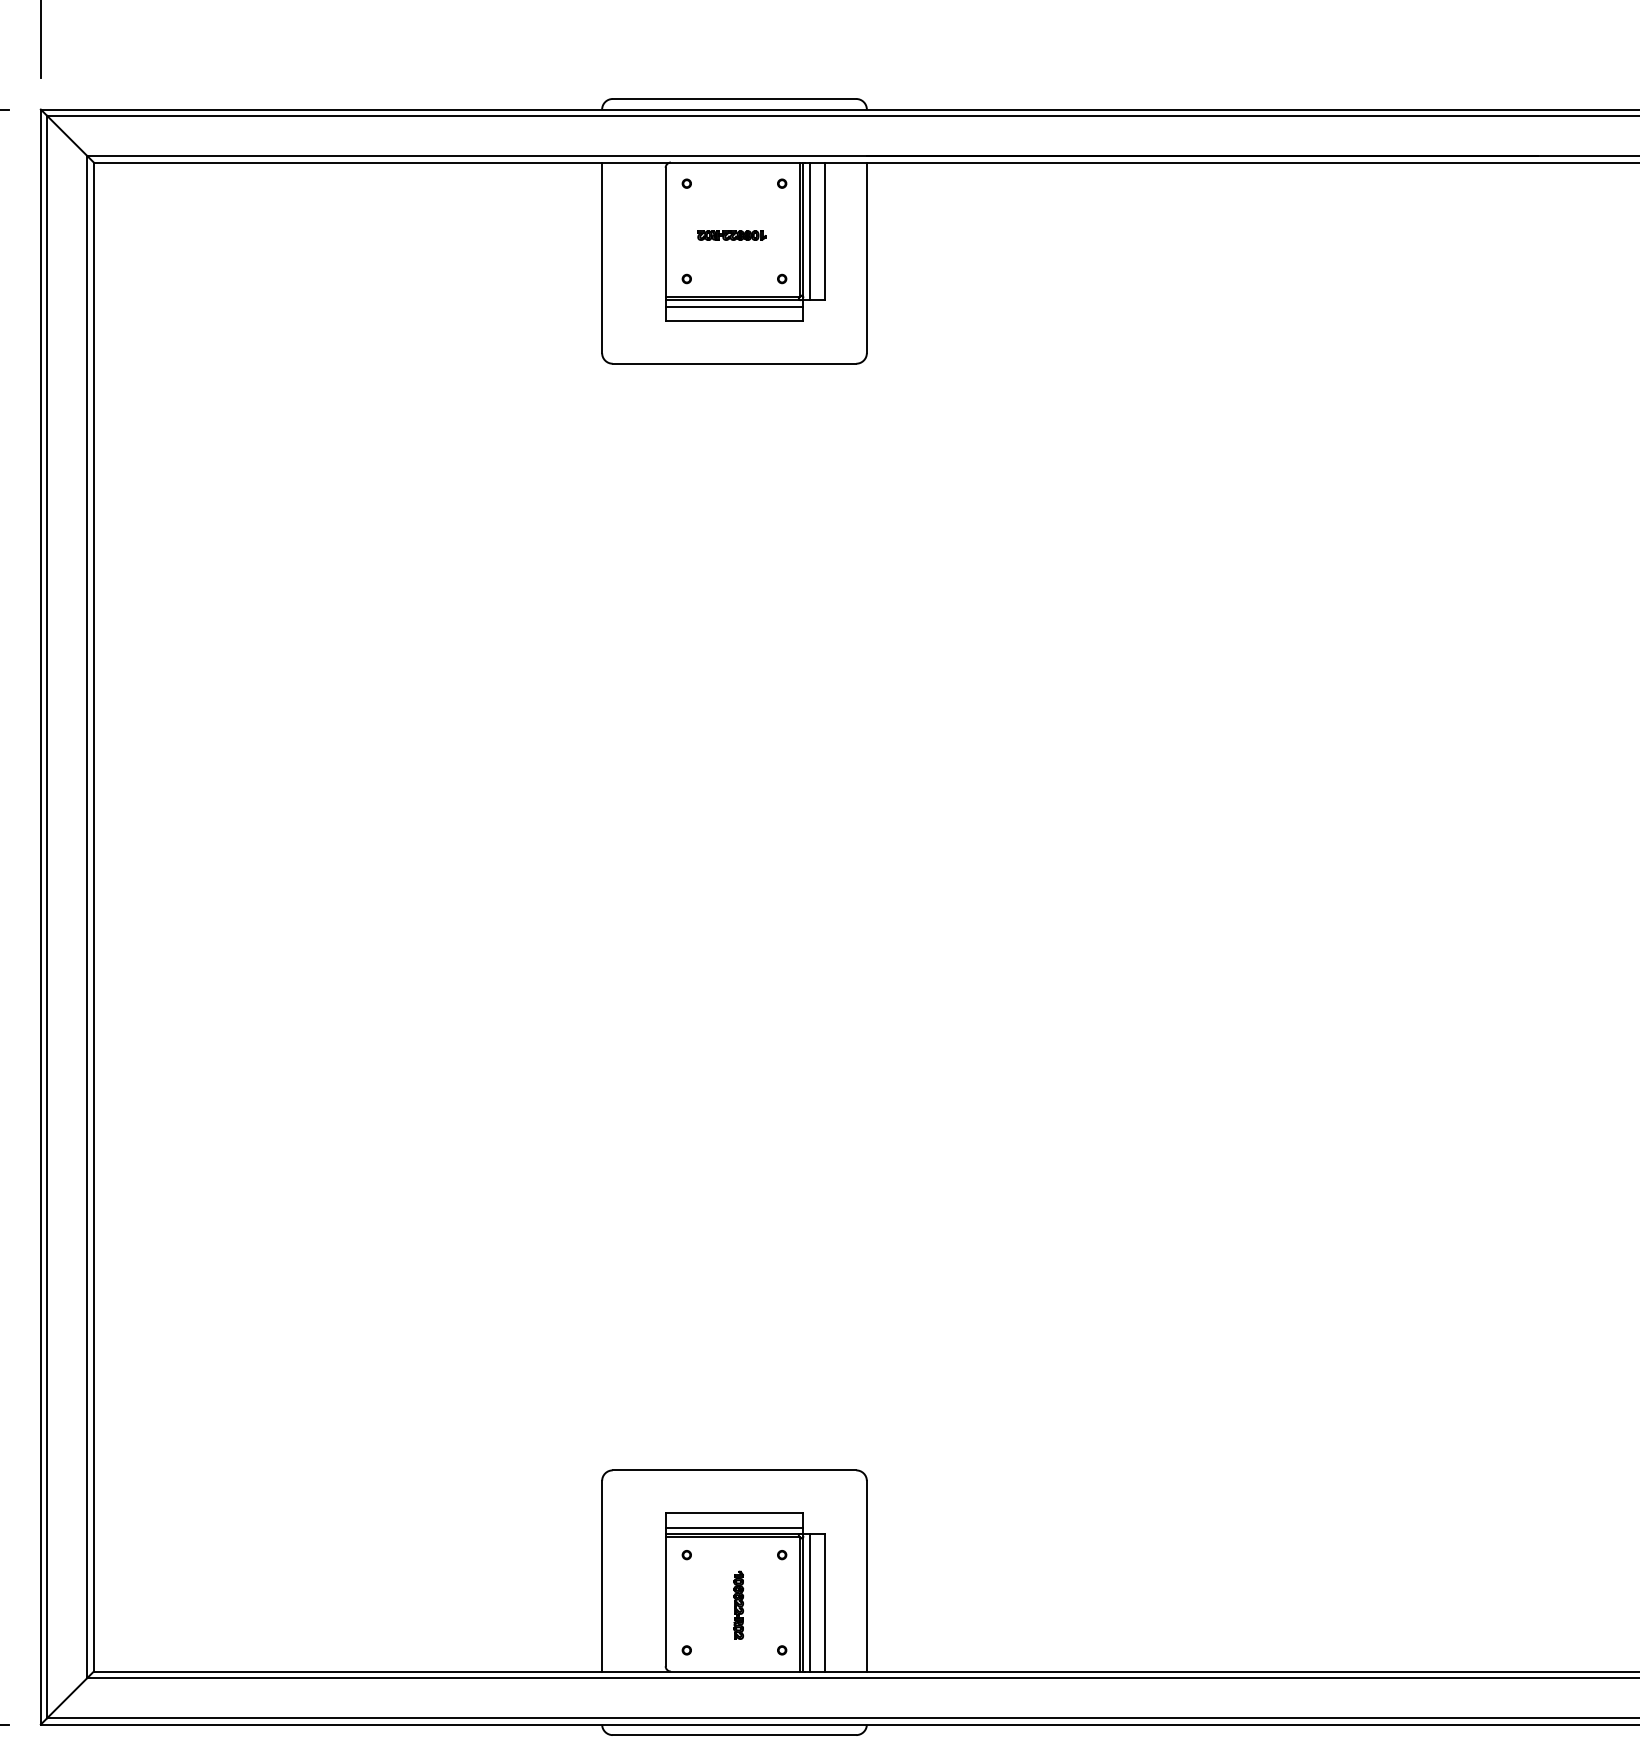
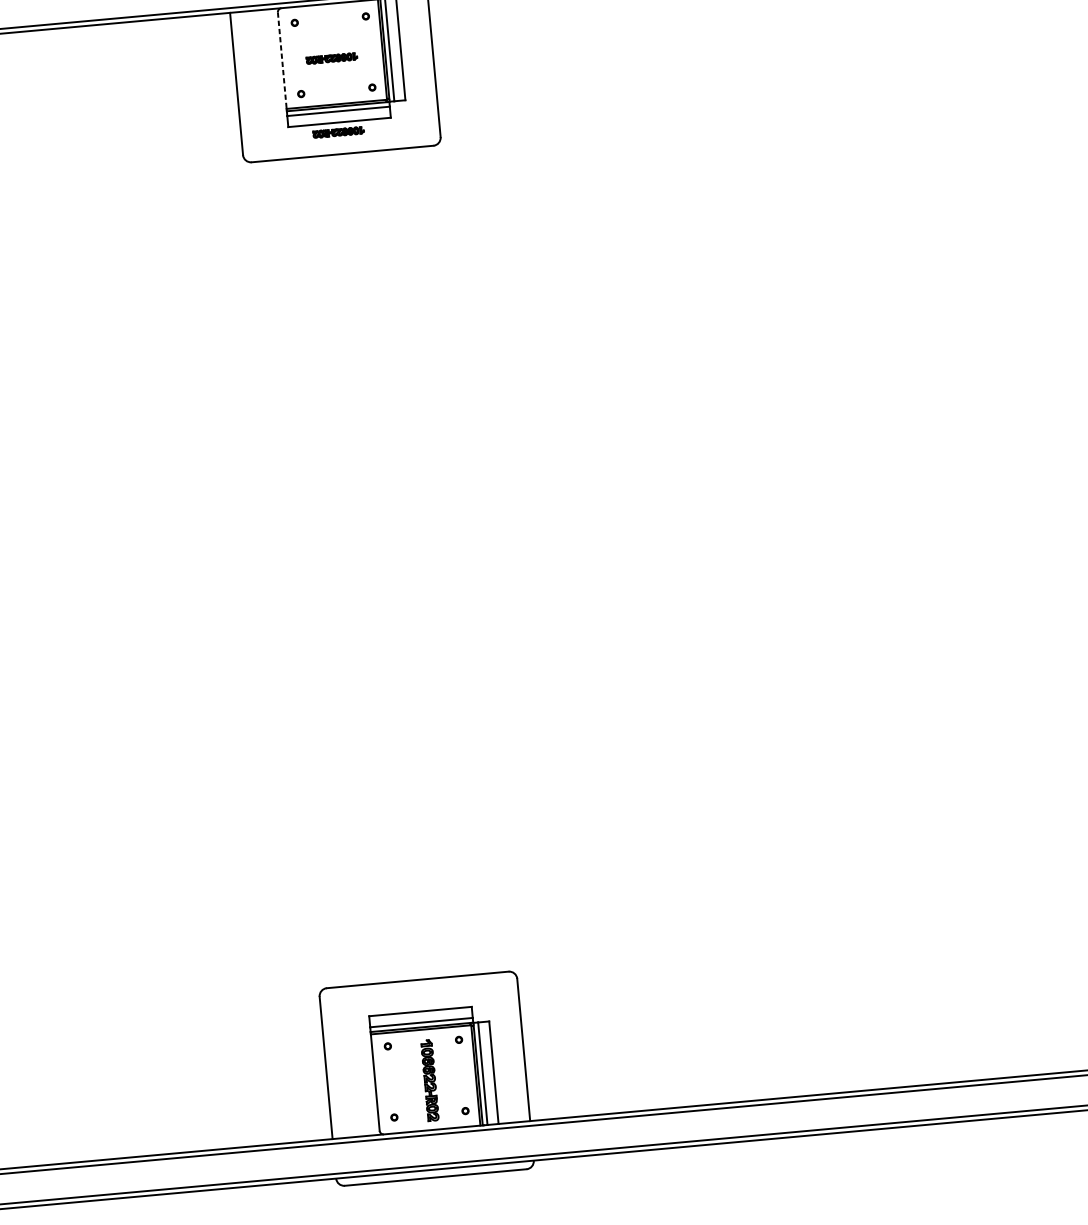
line: (665, 232) -> (282, 60), solid -> dashed
part: (731, 334) -> (338, 132), added
part: (738, 1604) -> (429, 1079), size x1.6

